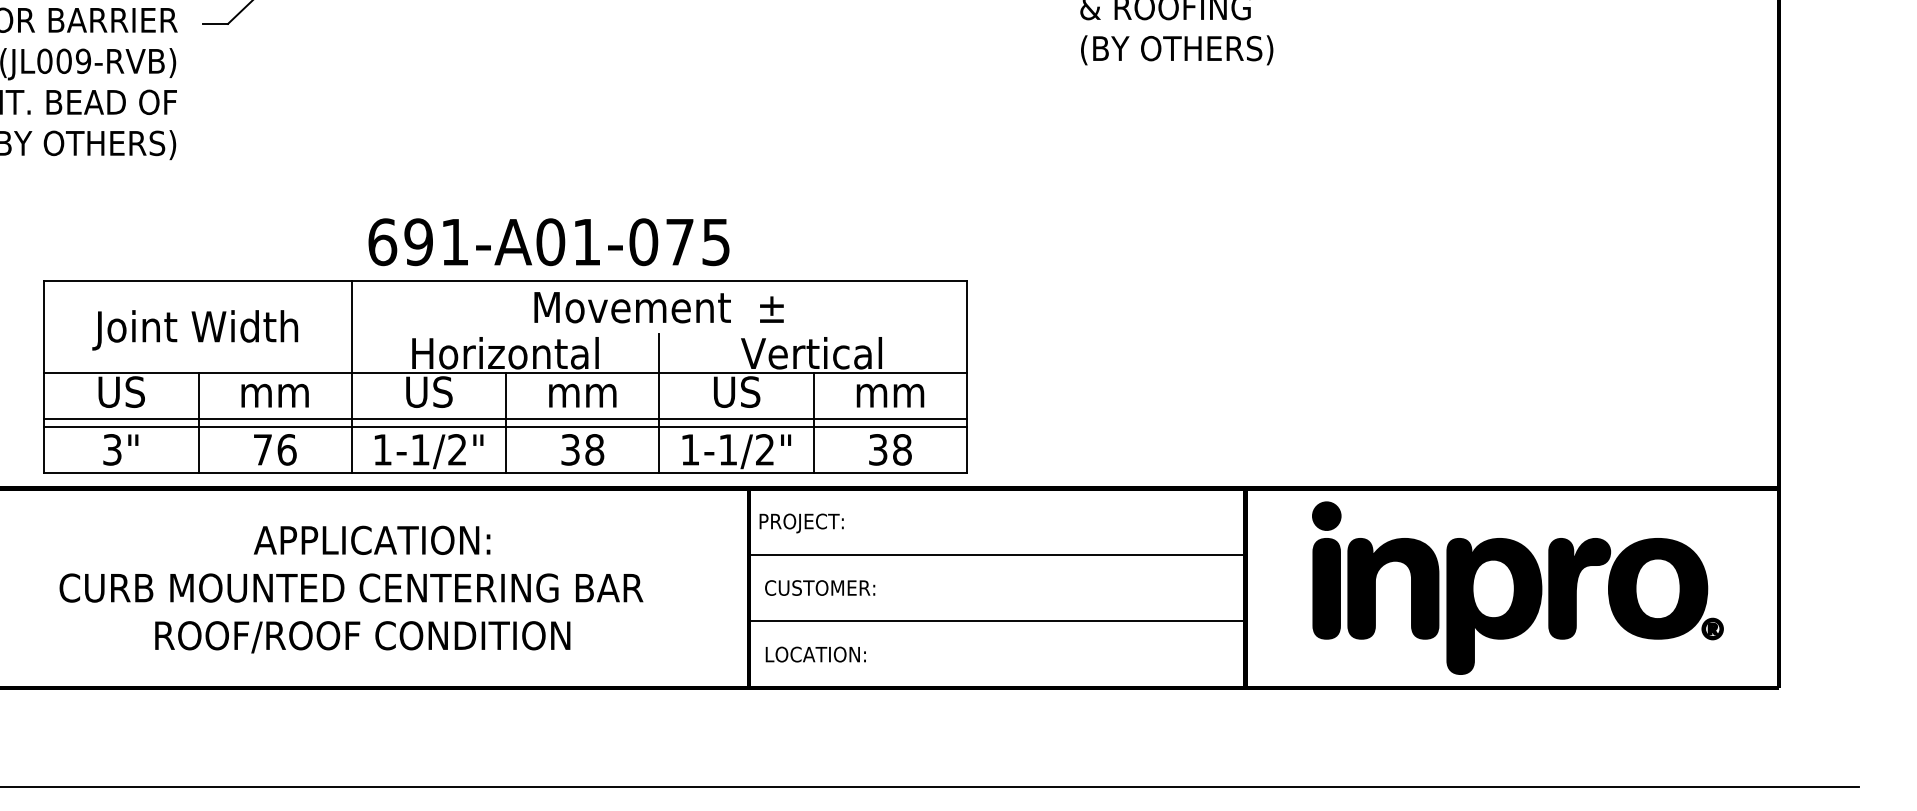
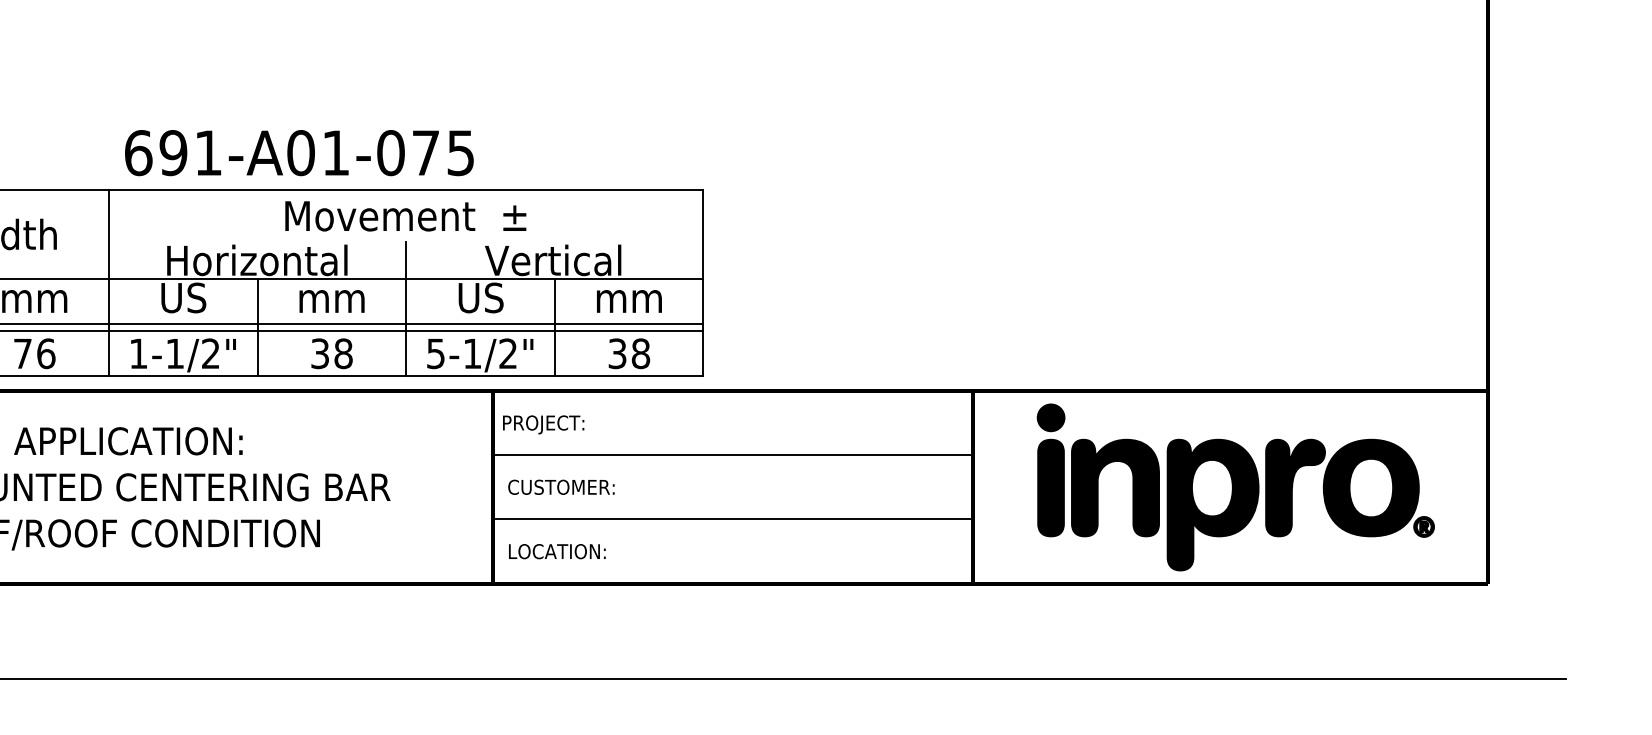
text: (690, 449) -> (436, 353), 1-1/2" -> 5-1/2"

